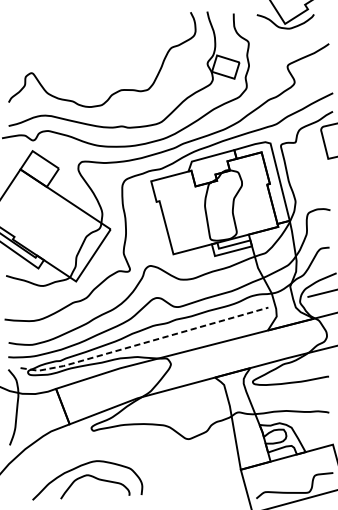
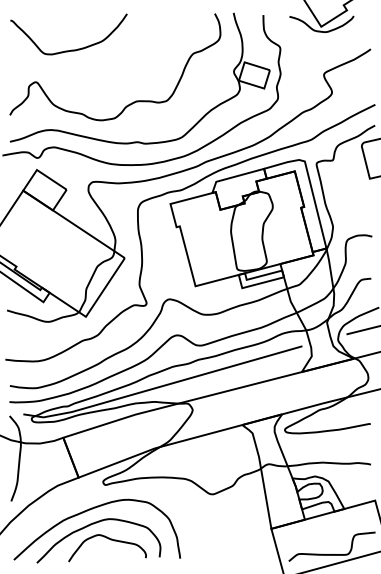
curve: (63, 44) -> (71, 49), added
line: (144, 343) -> (162, 386), dashed -> solid
curve: (80, 453) -> (90, 510), added

